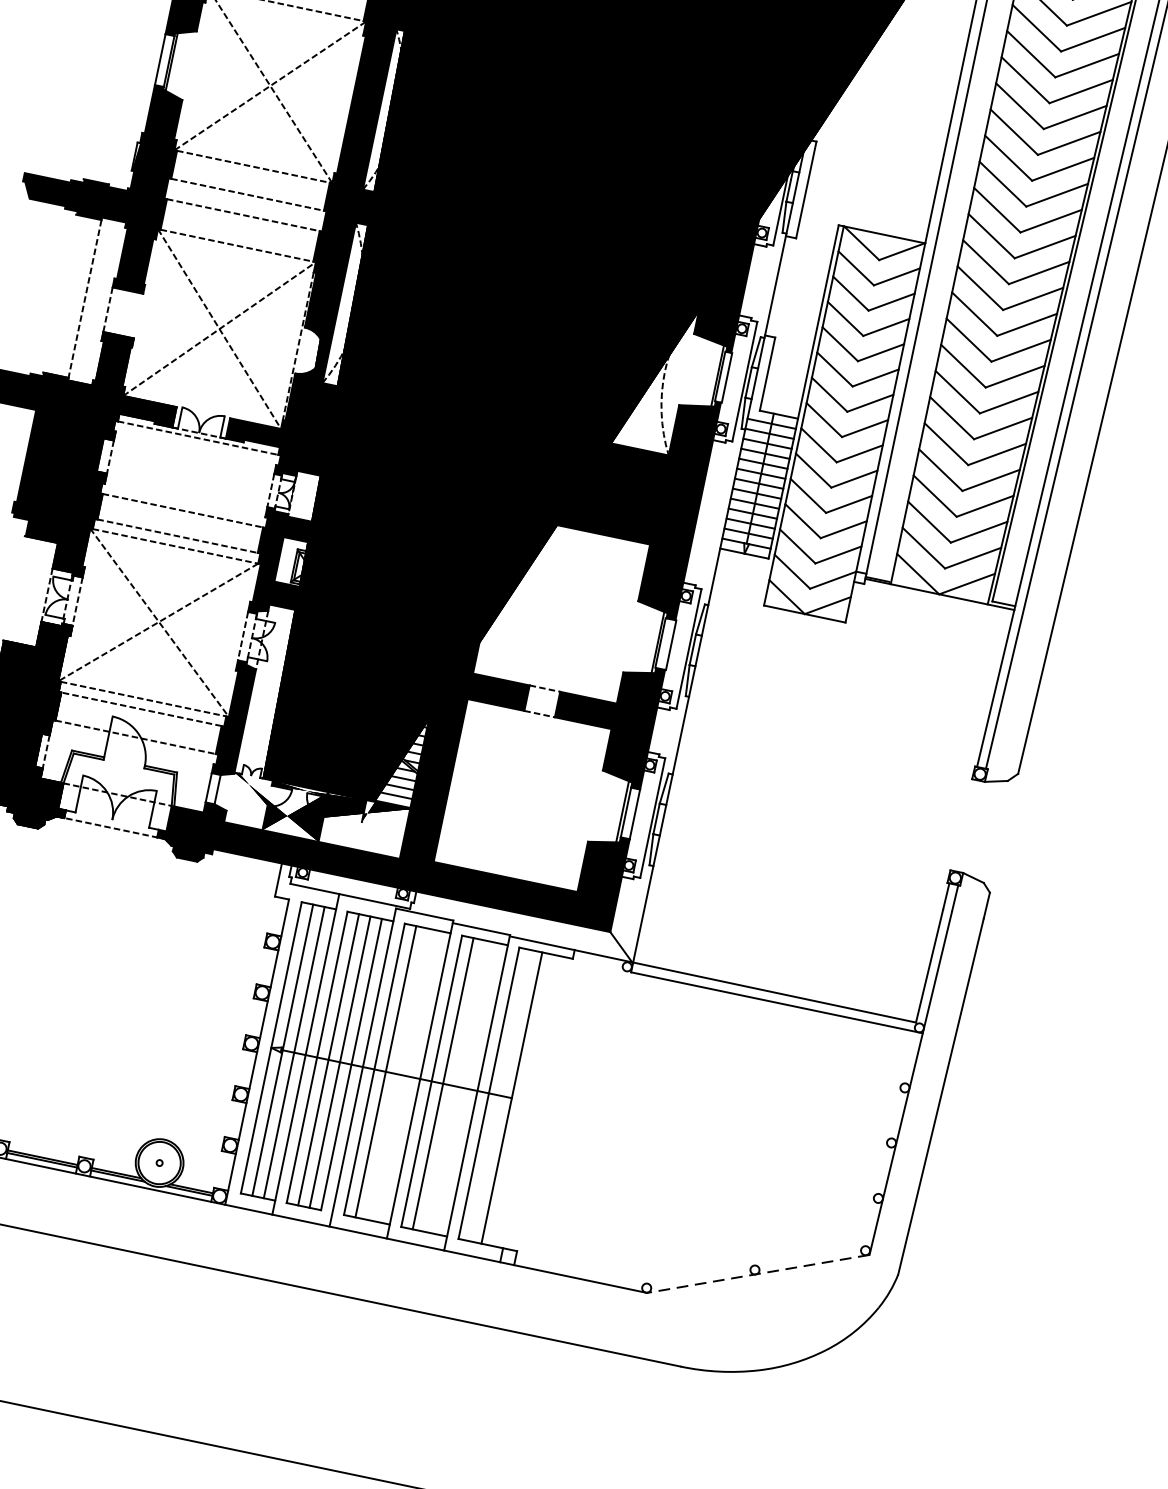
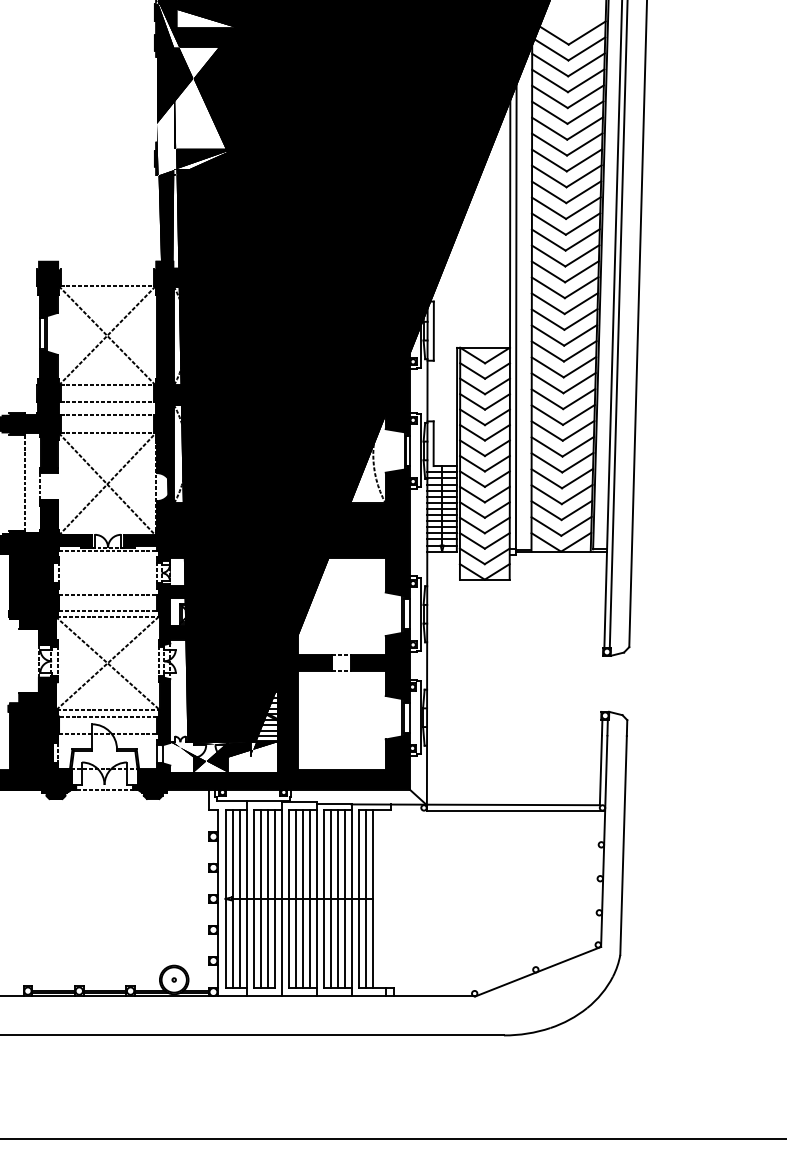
line: (397, 1073) -> (302, 898), added
line: (408, 1075) -> (309, 898), added
line: (454, 1085) -> (337, 898), added
line: (466, 1087) -> (344, 898), added
line: (500, 1095) -> (365, 898), added
line: (758, 1273) -> (538, 971), dashed -> solid

